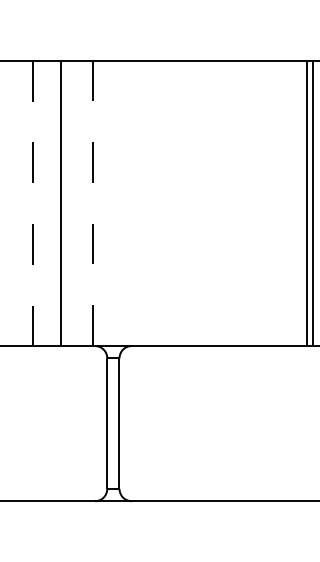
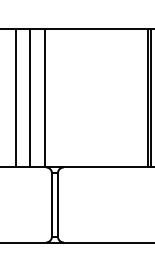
line: (93, 201) -> (45, 97), dashed -> solid
line: (33, 203) -> (16, 98), dashed -> solid

